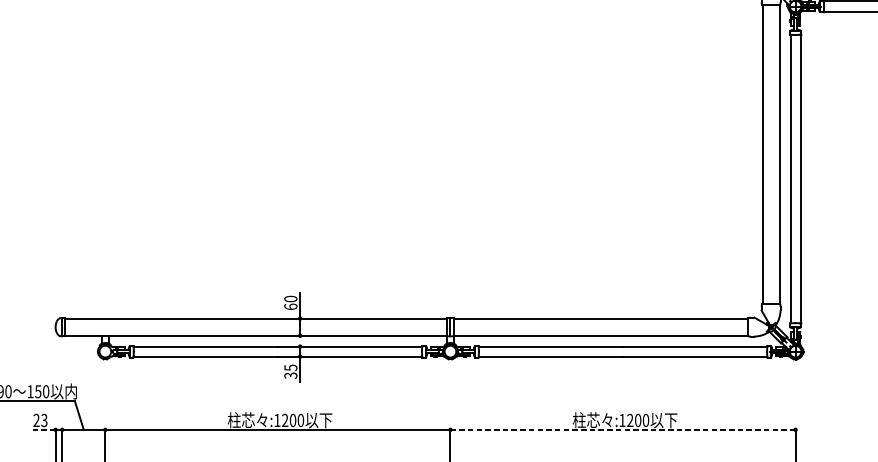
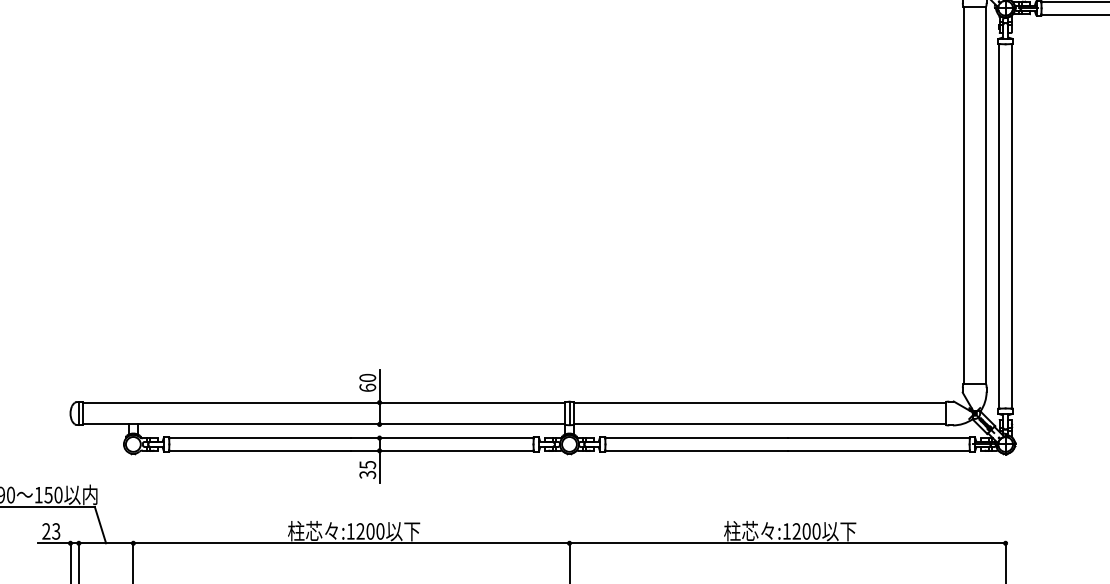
line: (42, 430) -> (53, 543), dashed -> solid
line: (623, 430) -> (788, 543), dashed -> solid

